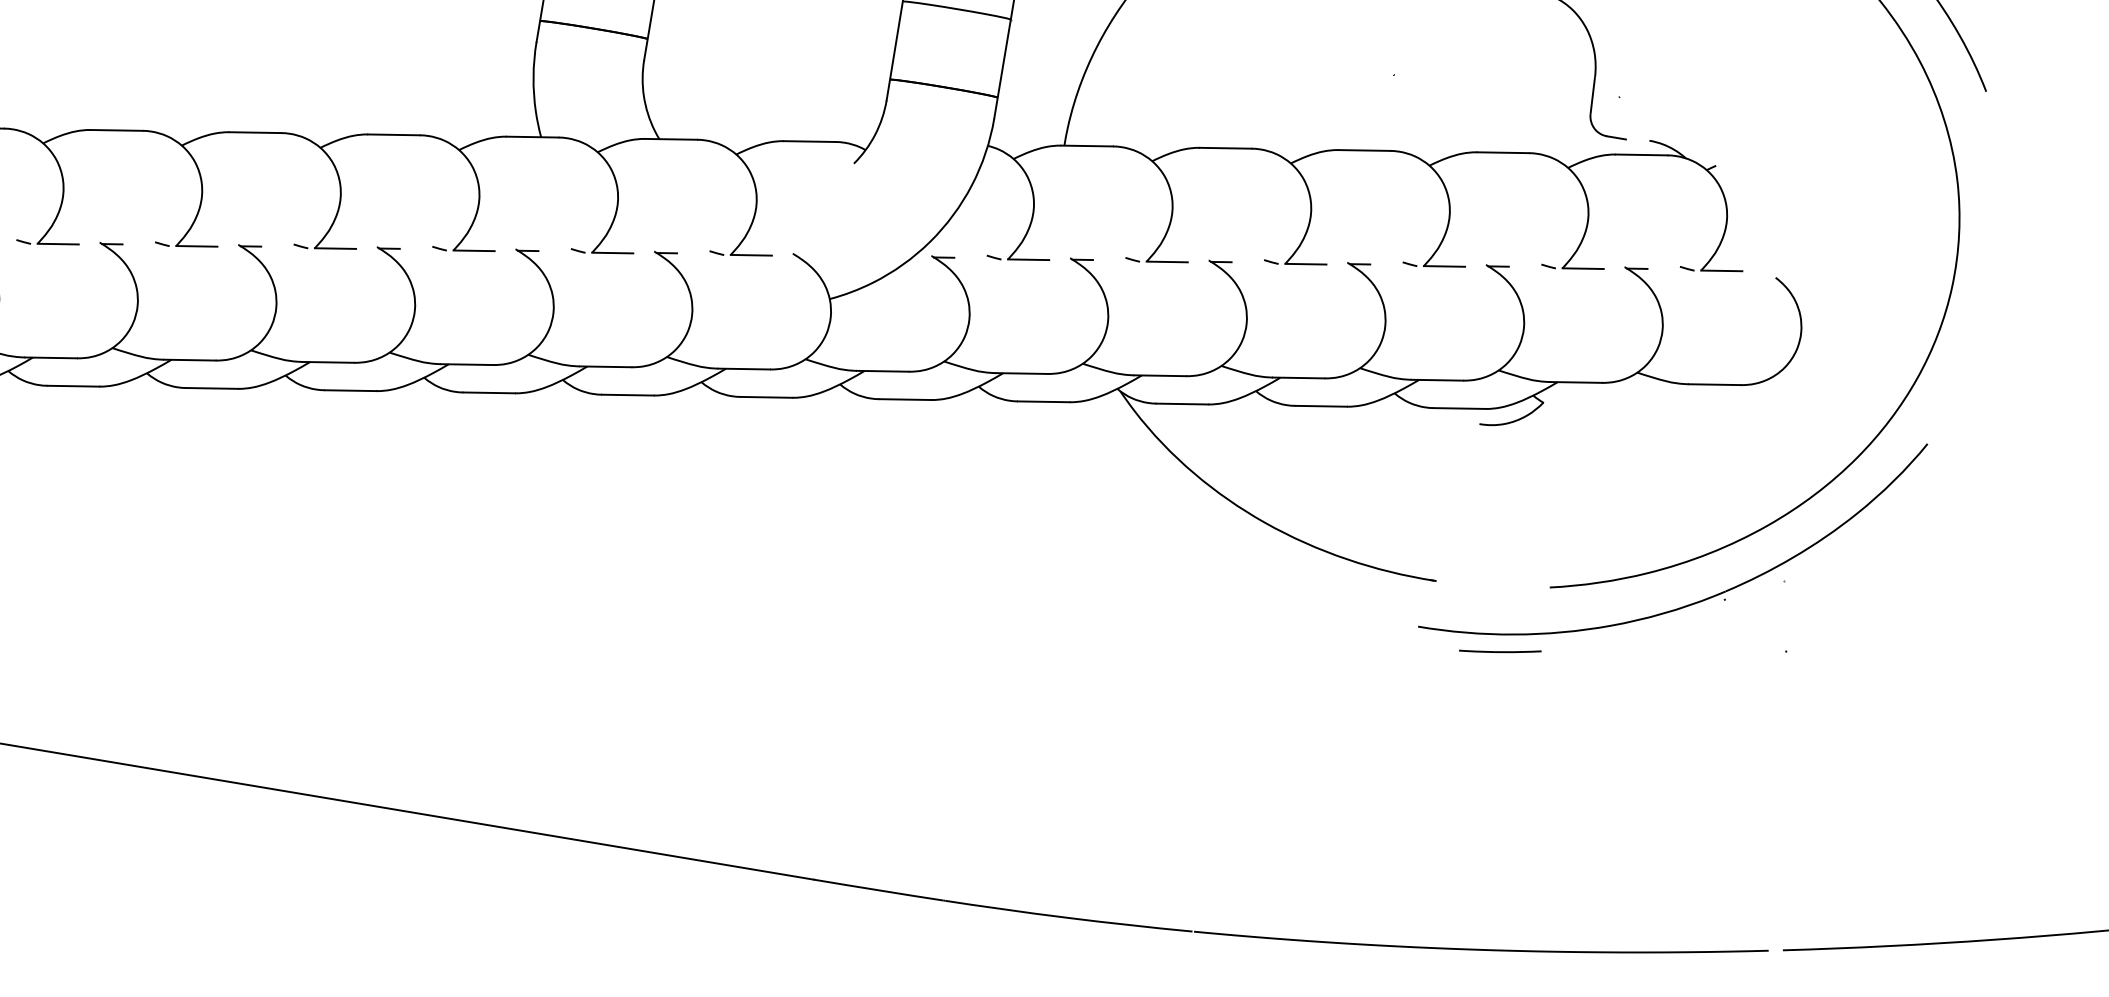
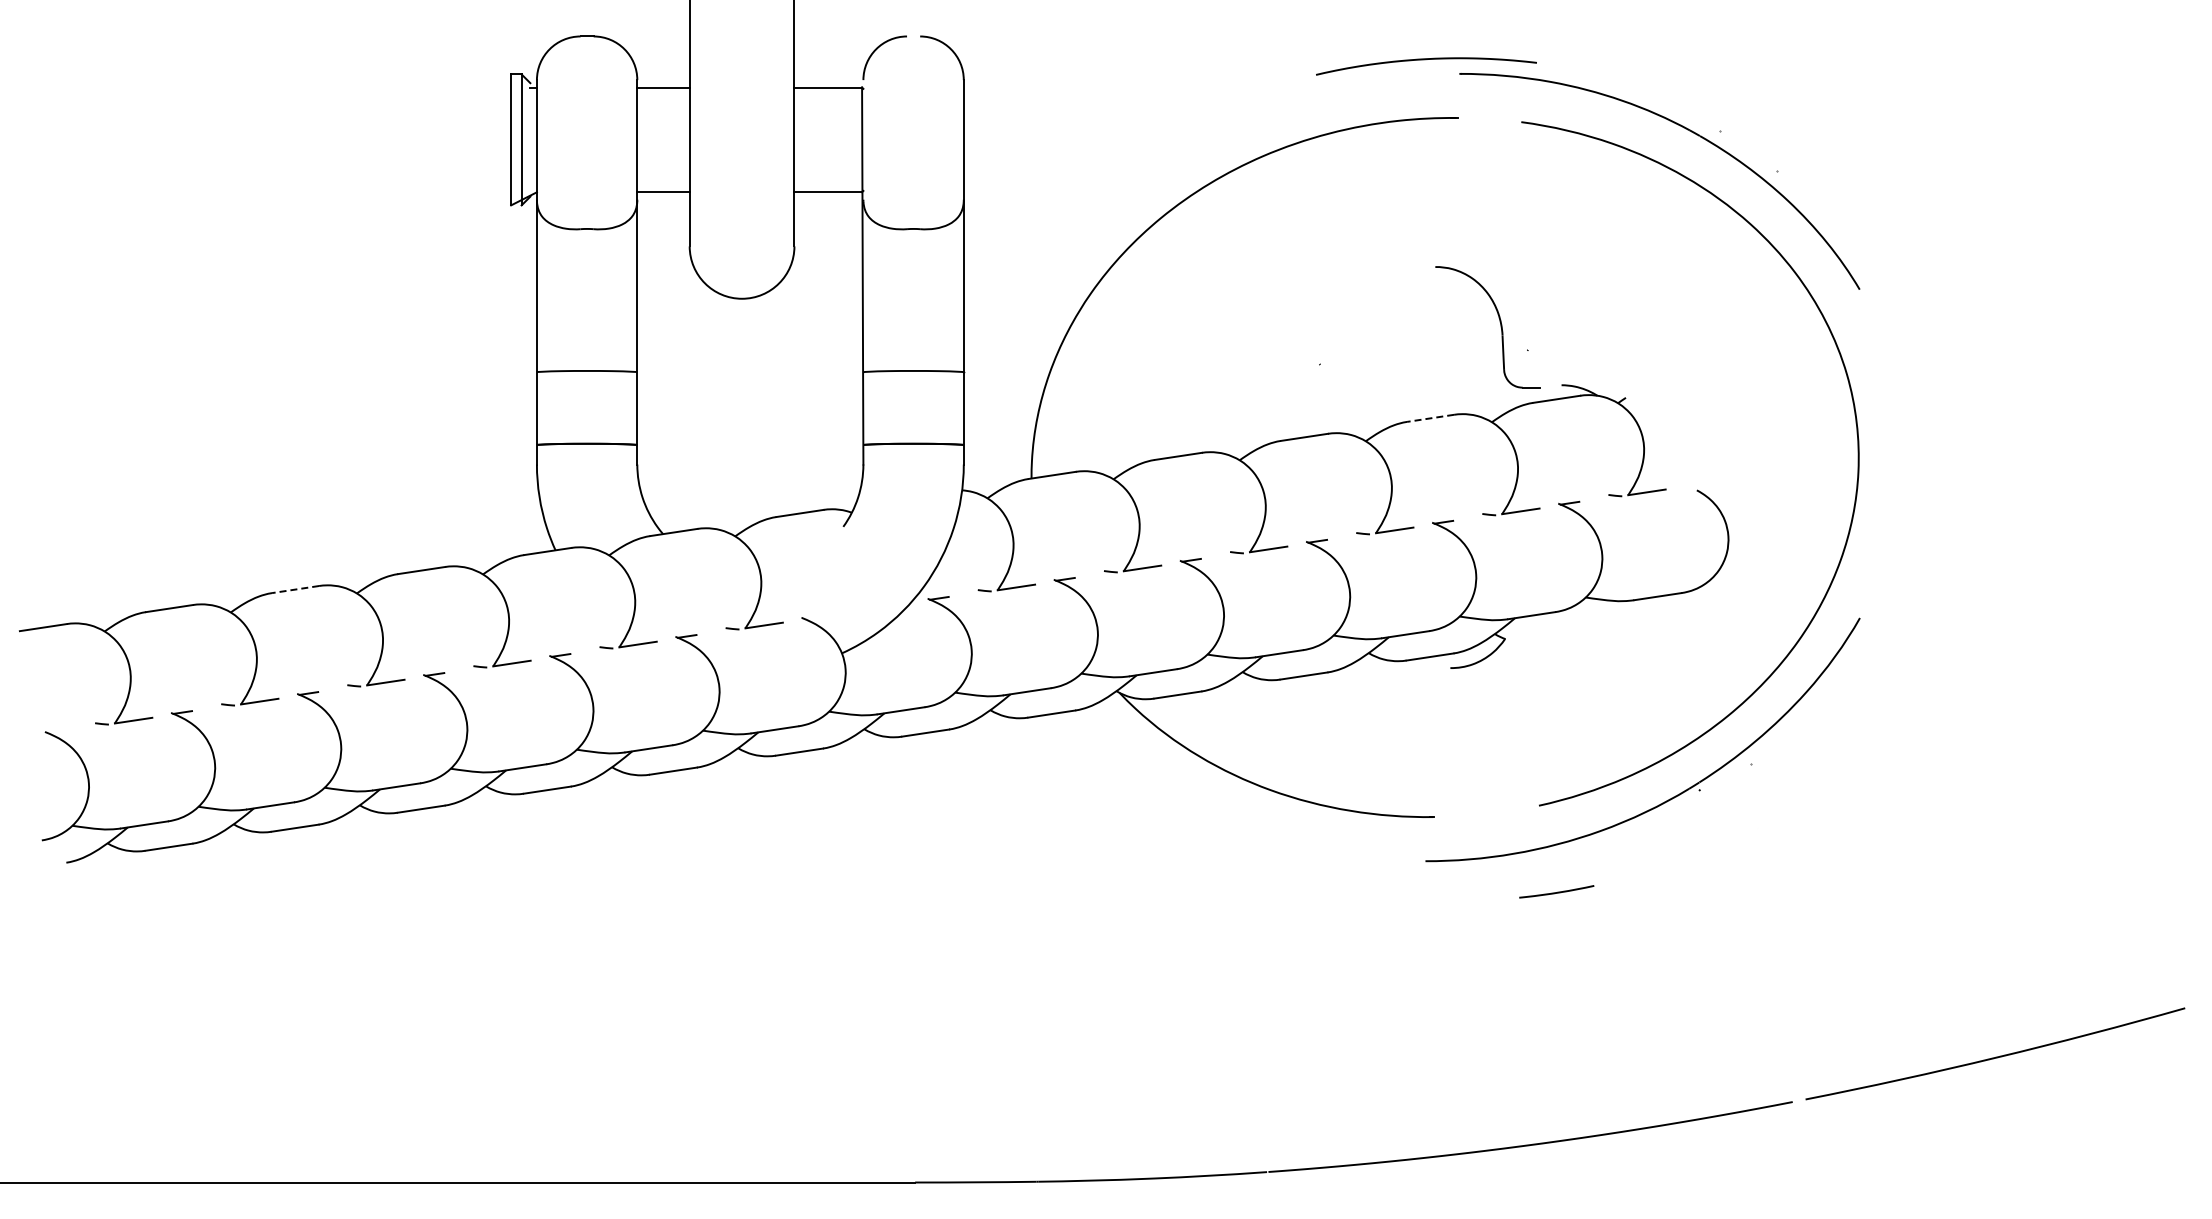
line: (255, 132) -> (295, 589), solid -> dashed
line: (1502, 152) -> (1430, 418), solid -> dashed
curve: (1501, 650) -> (1557, 891), moved

